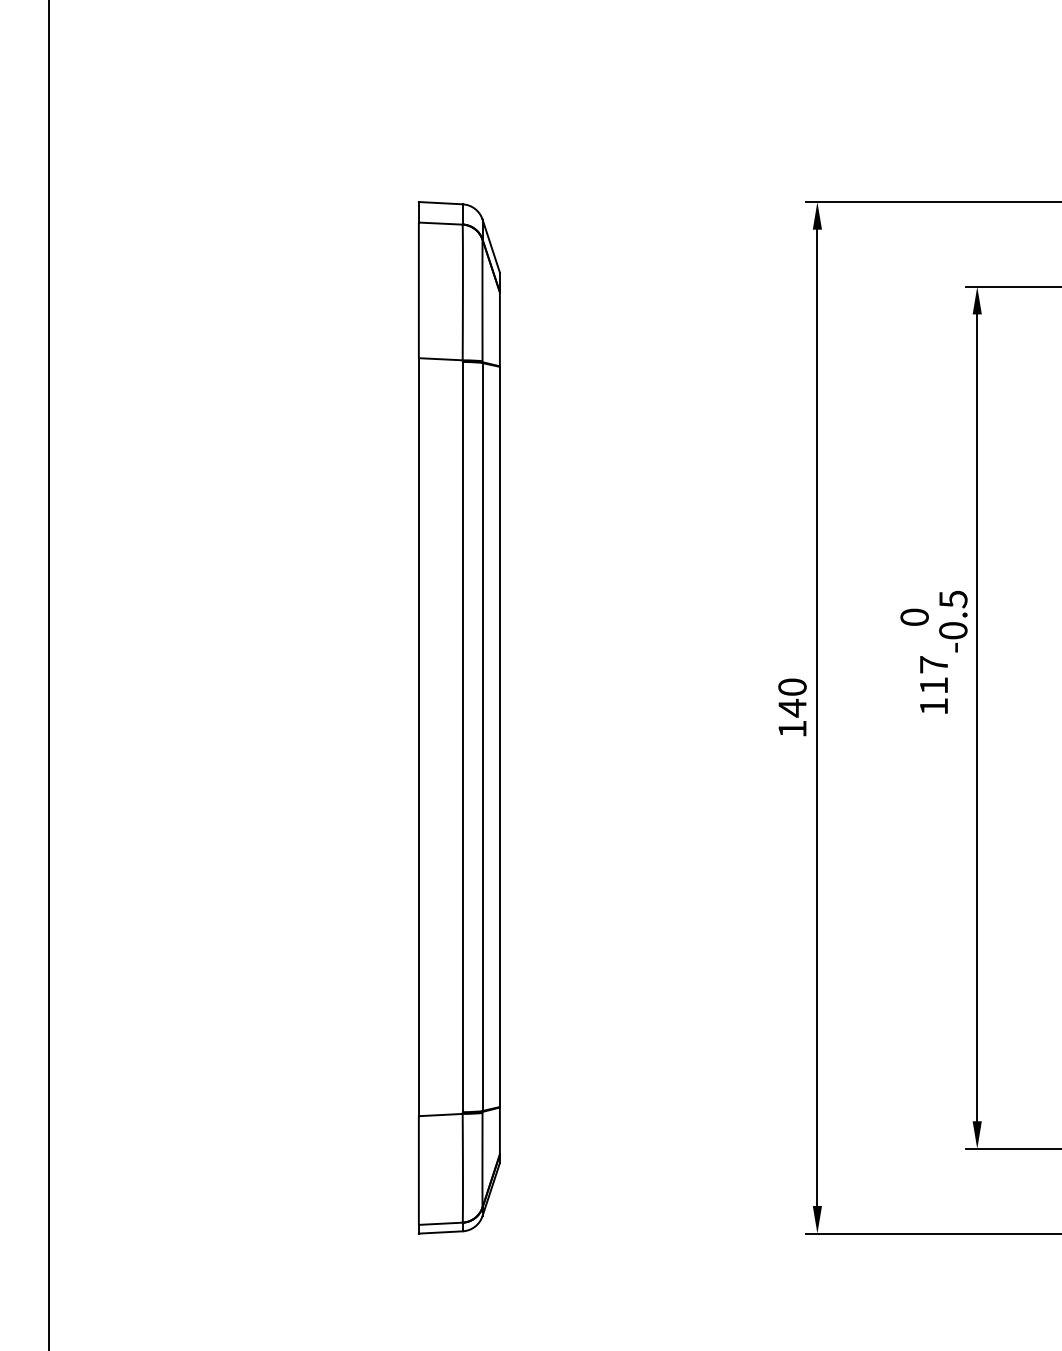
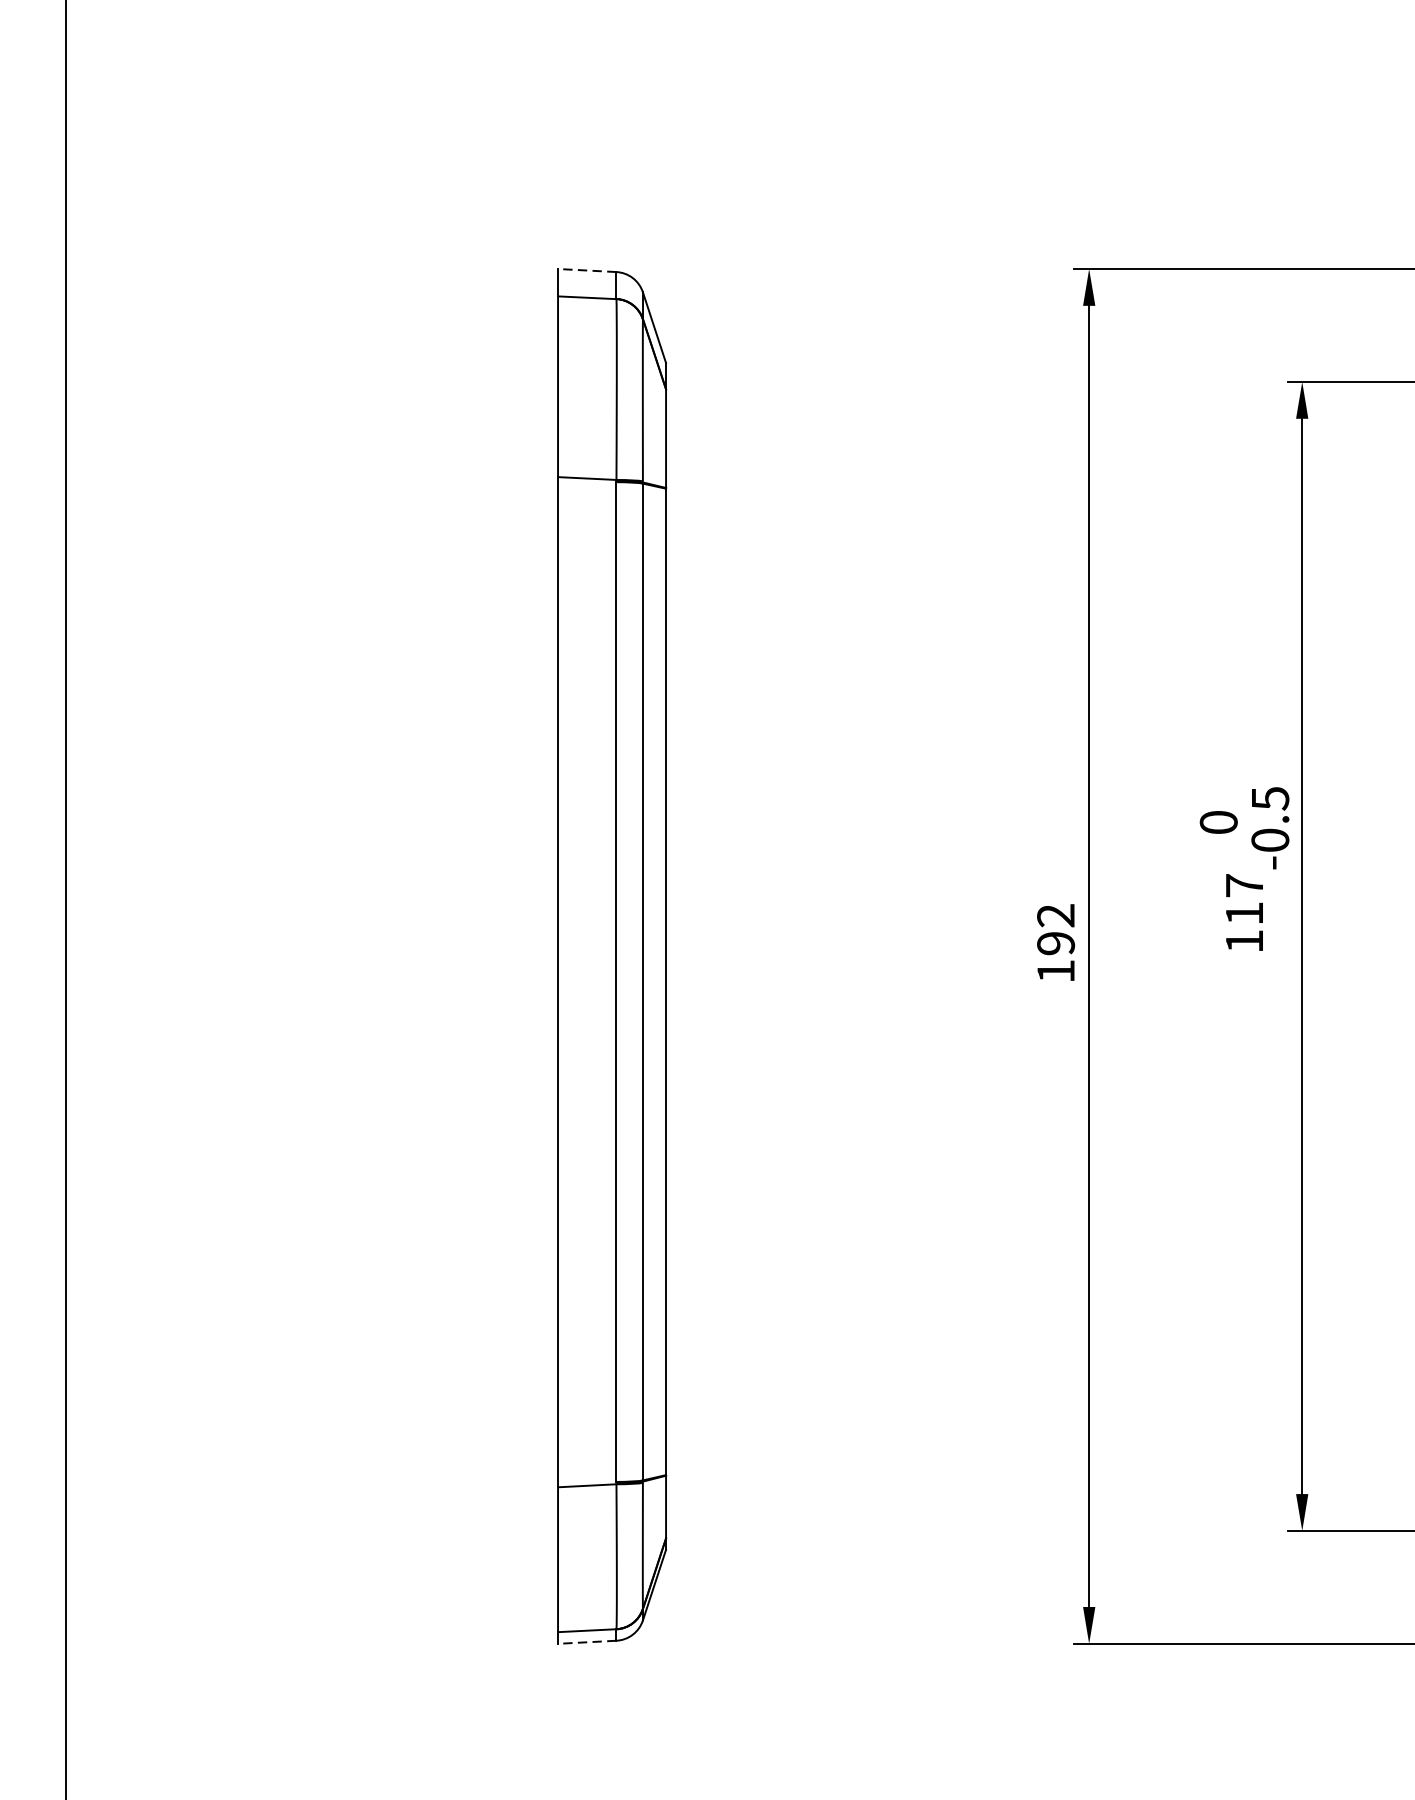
line: (440, 203) -> (586, 270), solid -> dashed
text: (792, 697) -> (1056, 929), 140 -> 192
line: (440, 1232) -> (586, 1642), solid -> dashed

